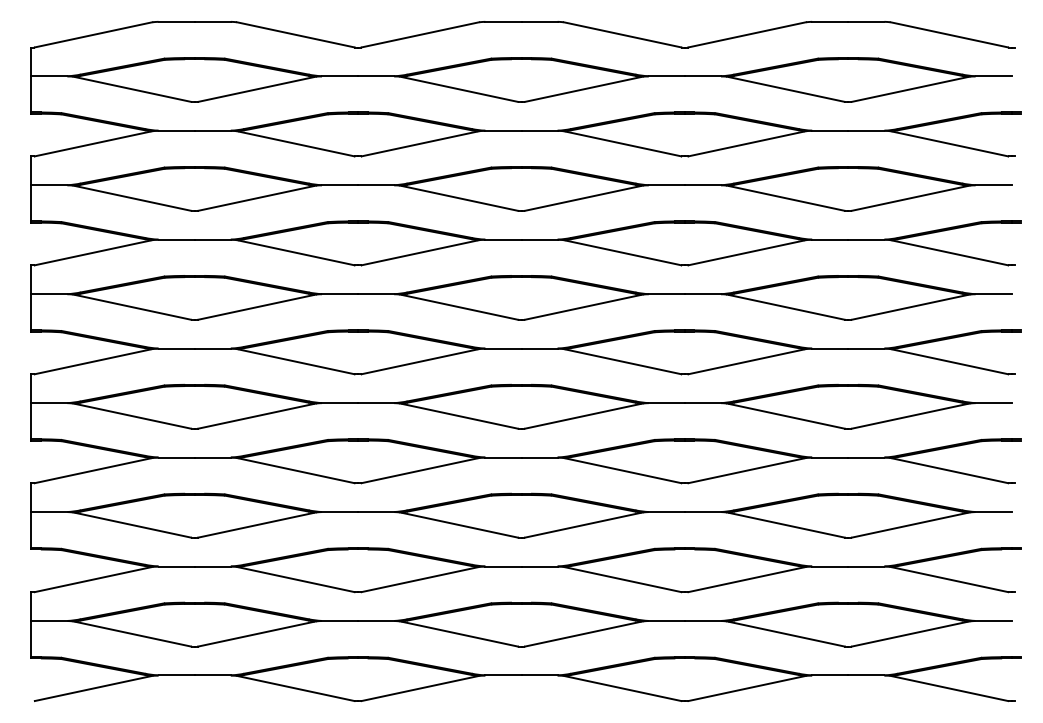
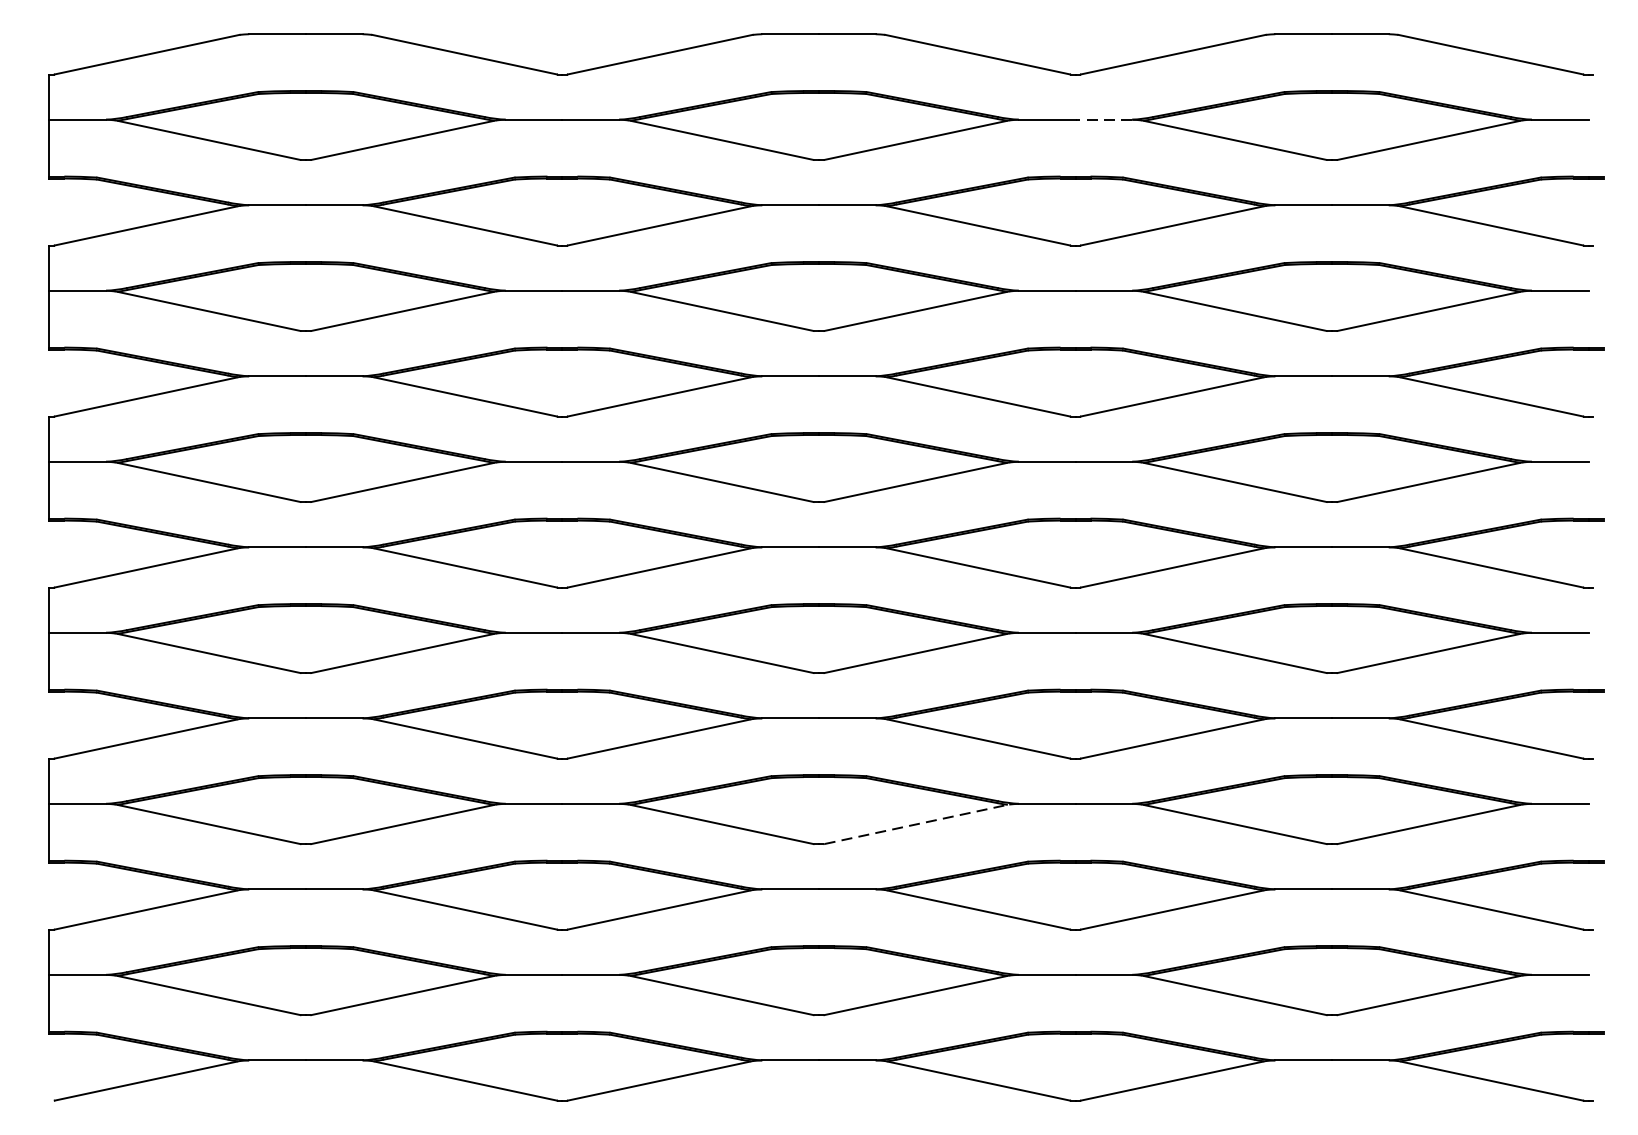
line: (702, 76) -> (1103, 120), solid -> dashed
line: (584, 524) -> (917, 823), solid -> dashed

